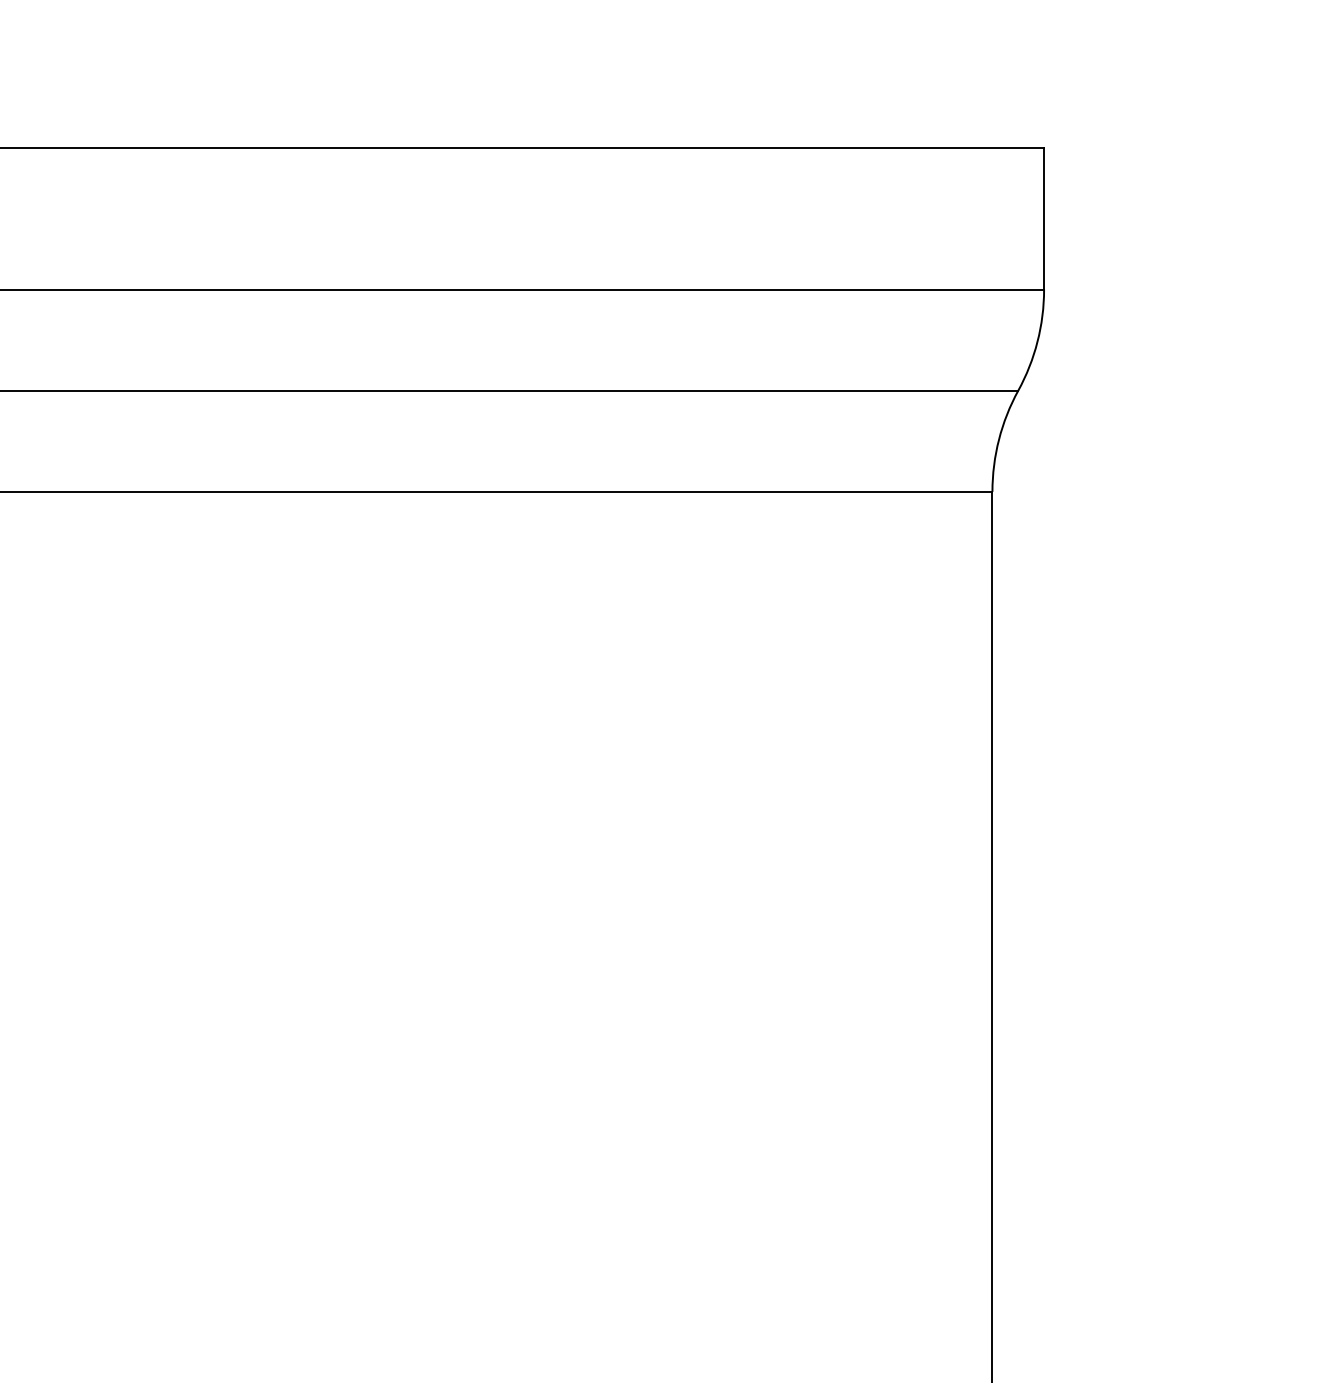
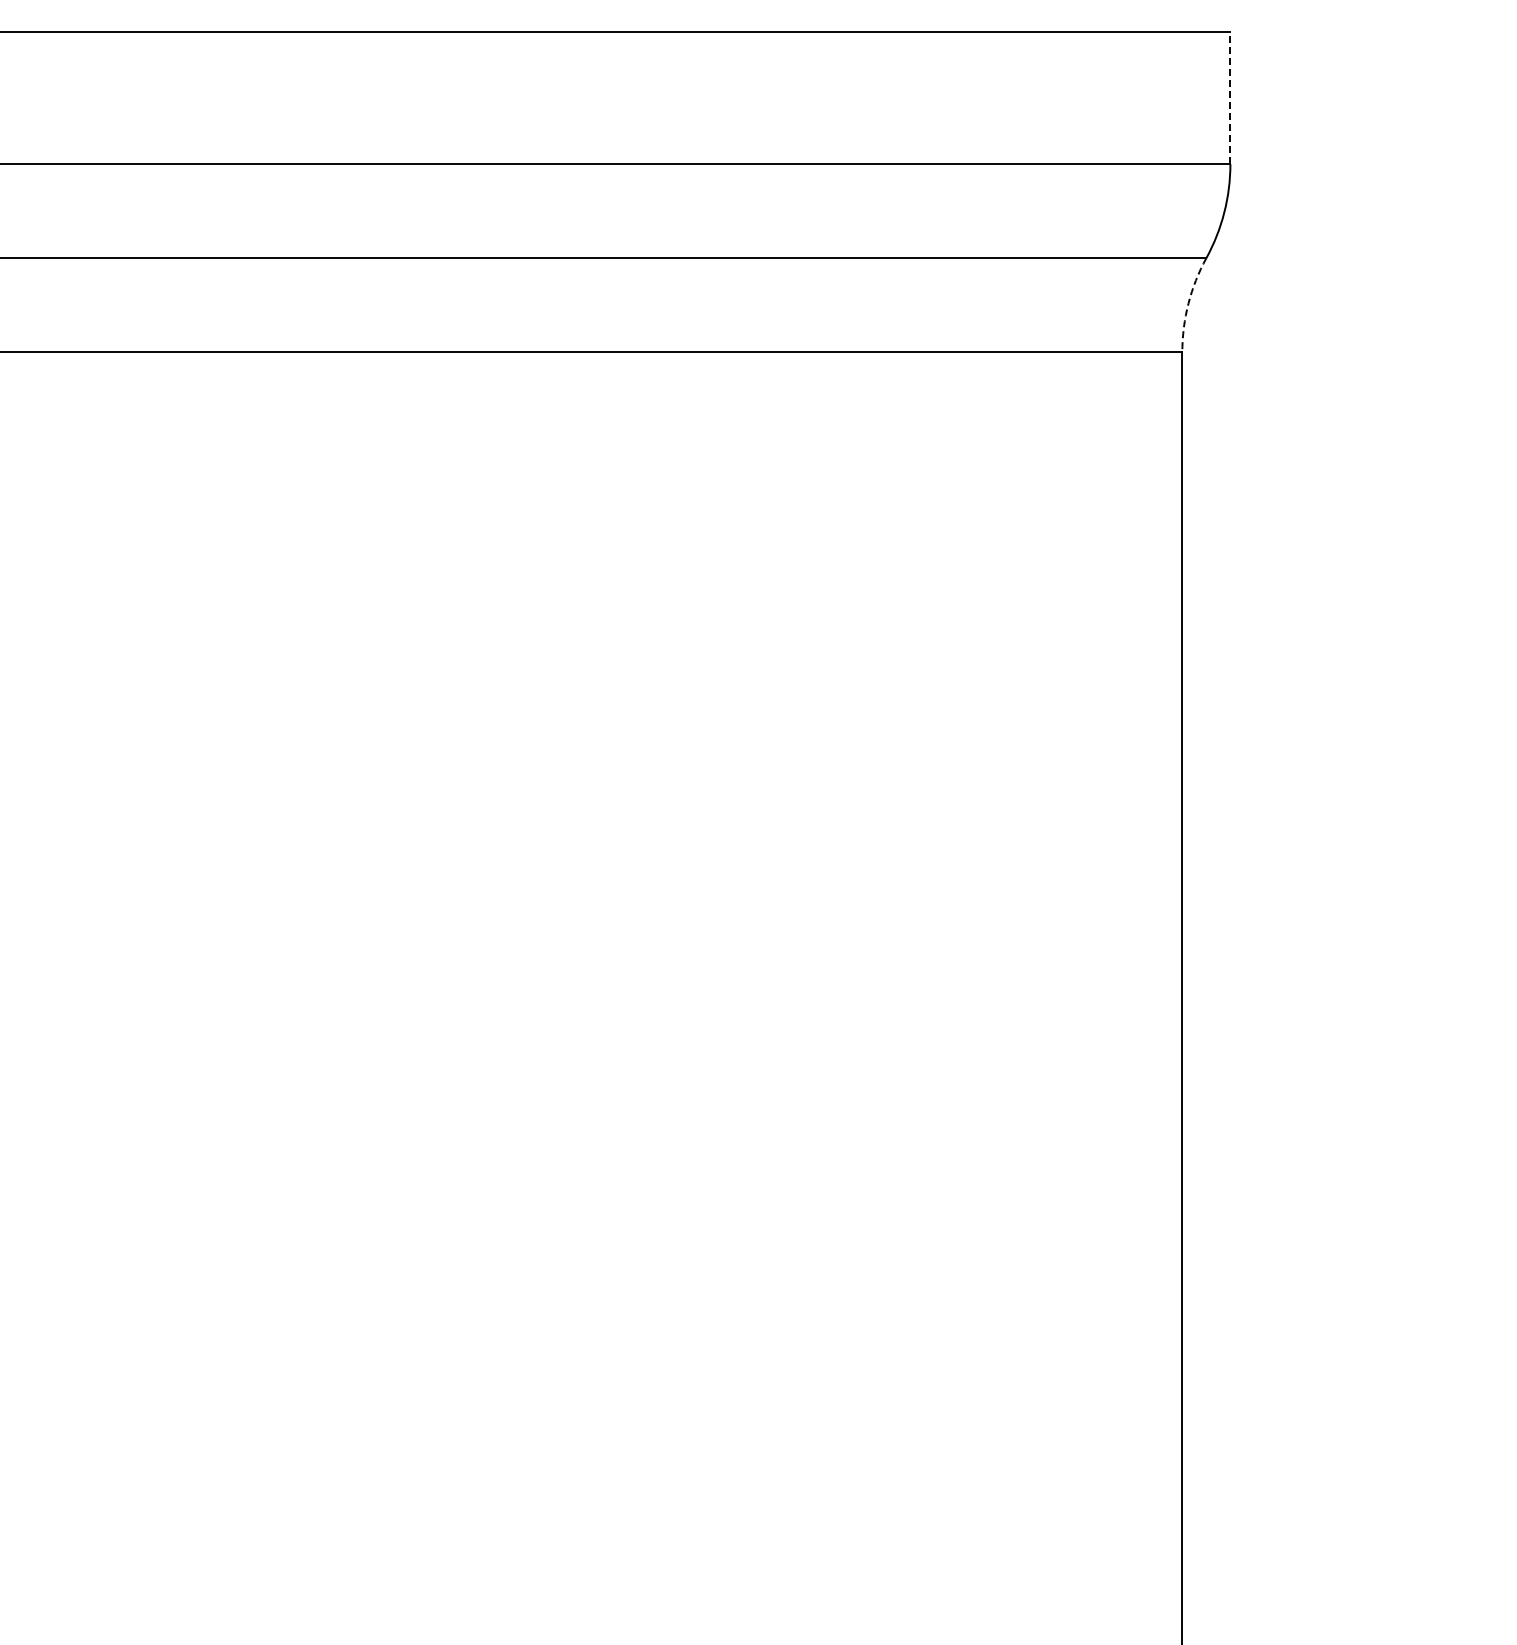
line: (1044, 219) -> (1230, 98), solid -> dashed
arc: (999, 439) -> (1188, 303), solid -> dashed

